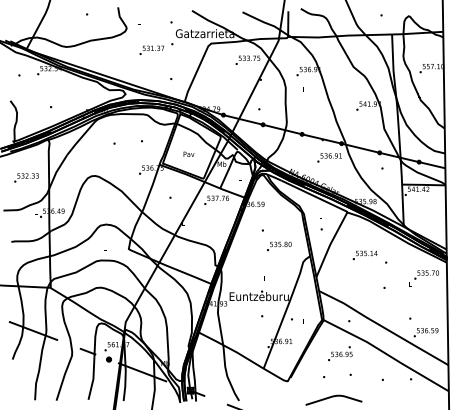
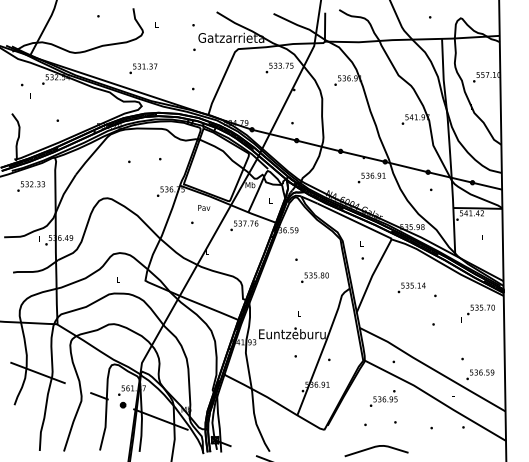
text: (151, 50) -> (143, 68), moved
text: (189, 153) -> (204, 207), moved
text: (26, 177) -> (31, 186), moved

